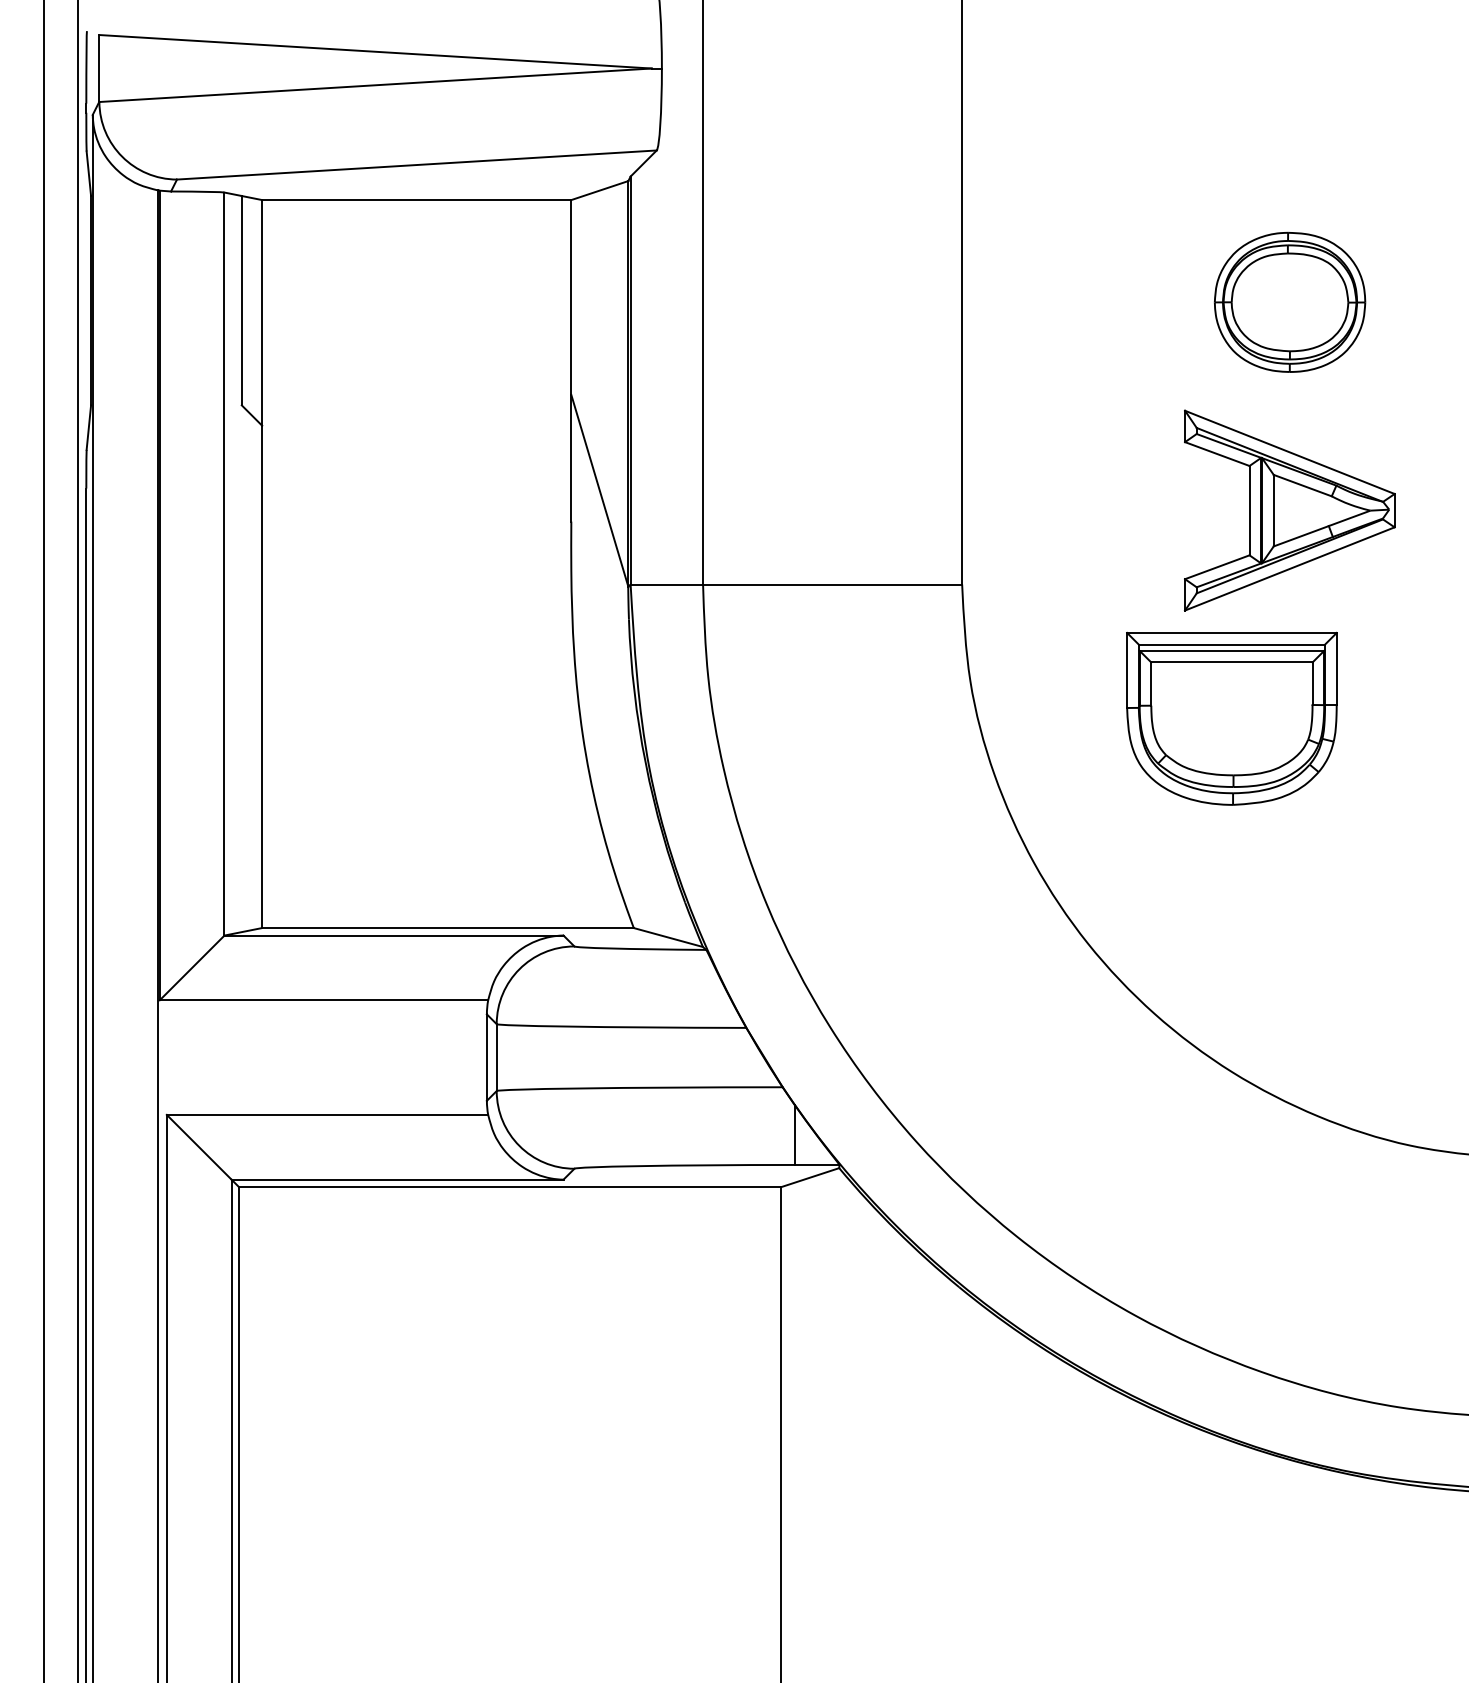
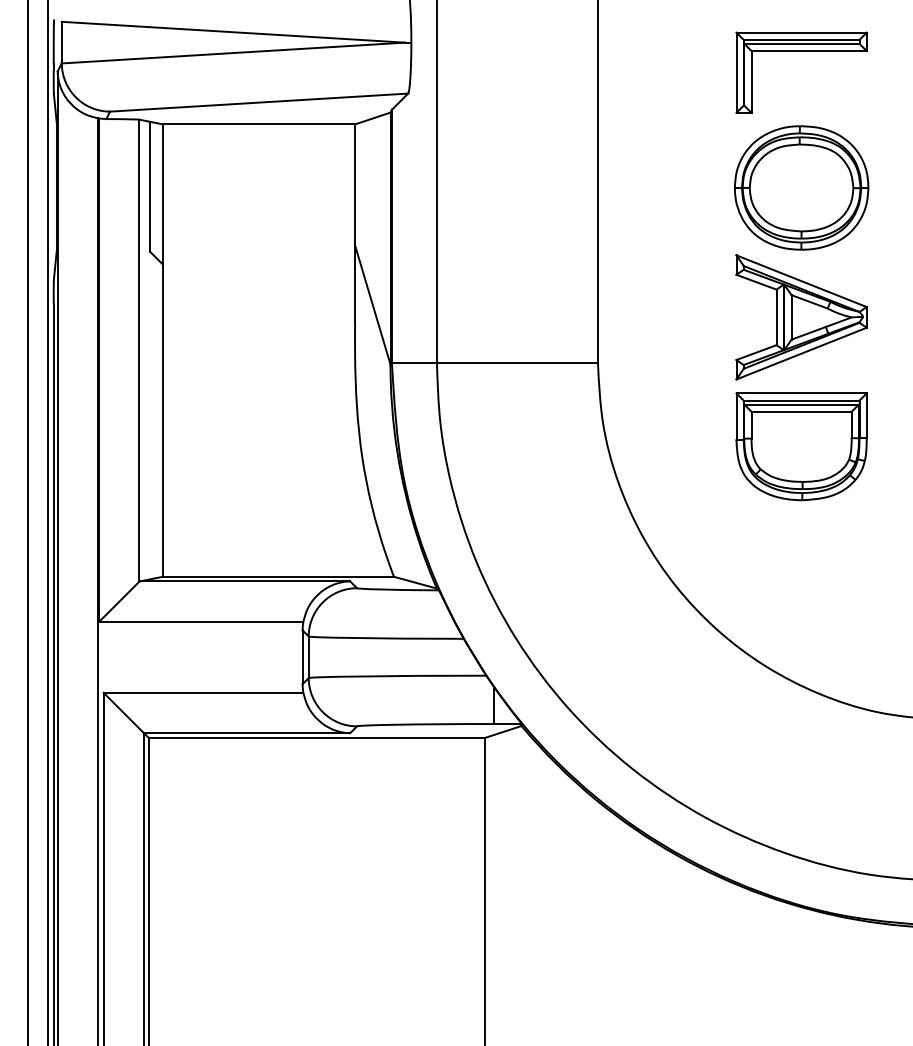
part: (1289, 82) -> (801, 51), added
part: (1289, 301) -> (801, 187), size x1.43
part: (1231, 718) -> (801, 446), moved

